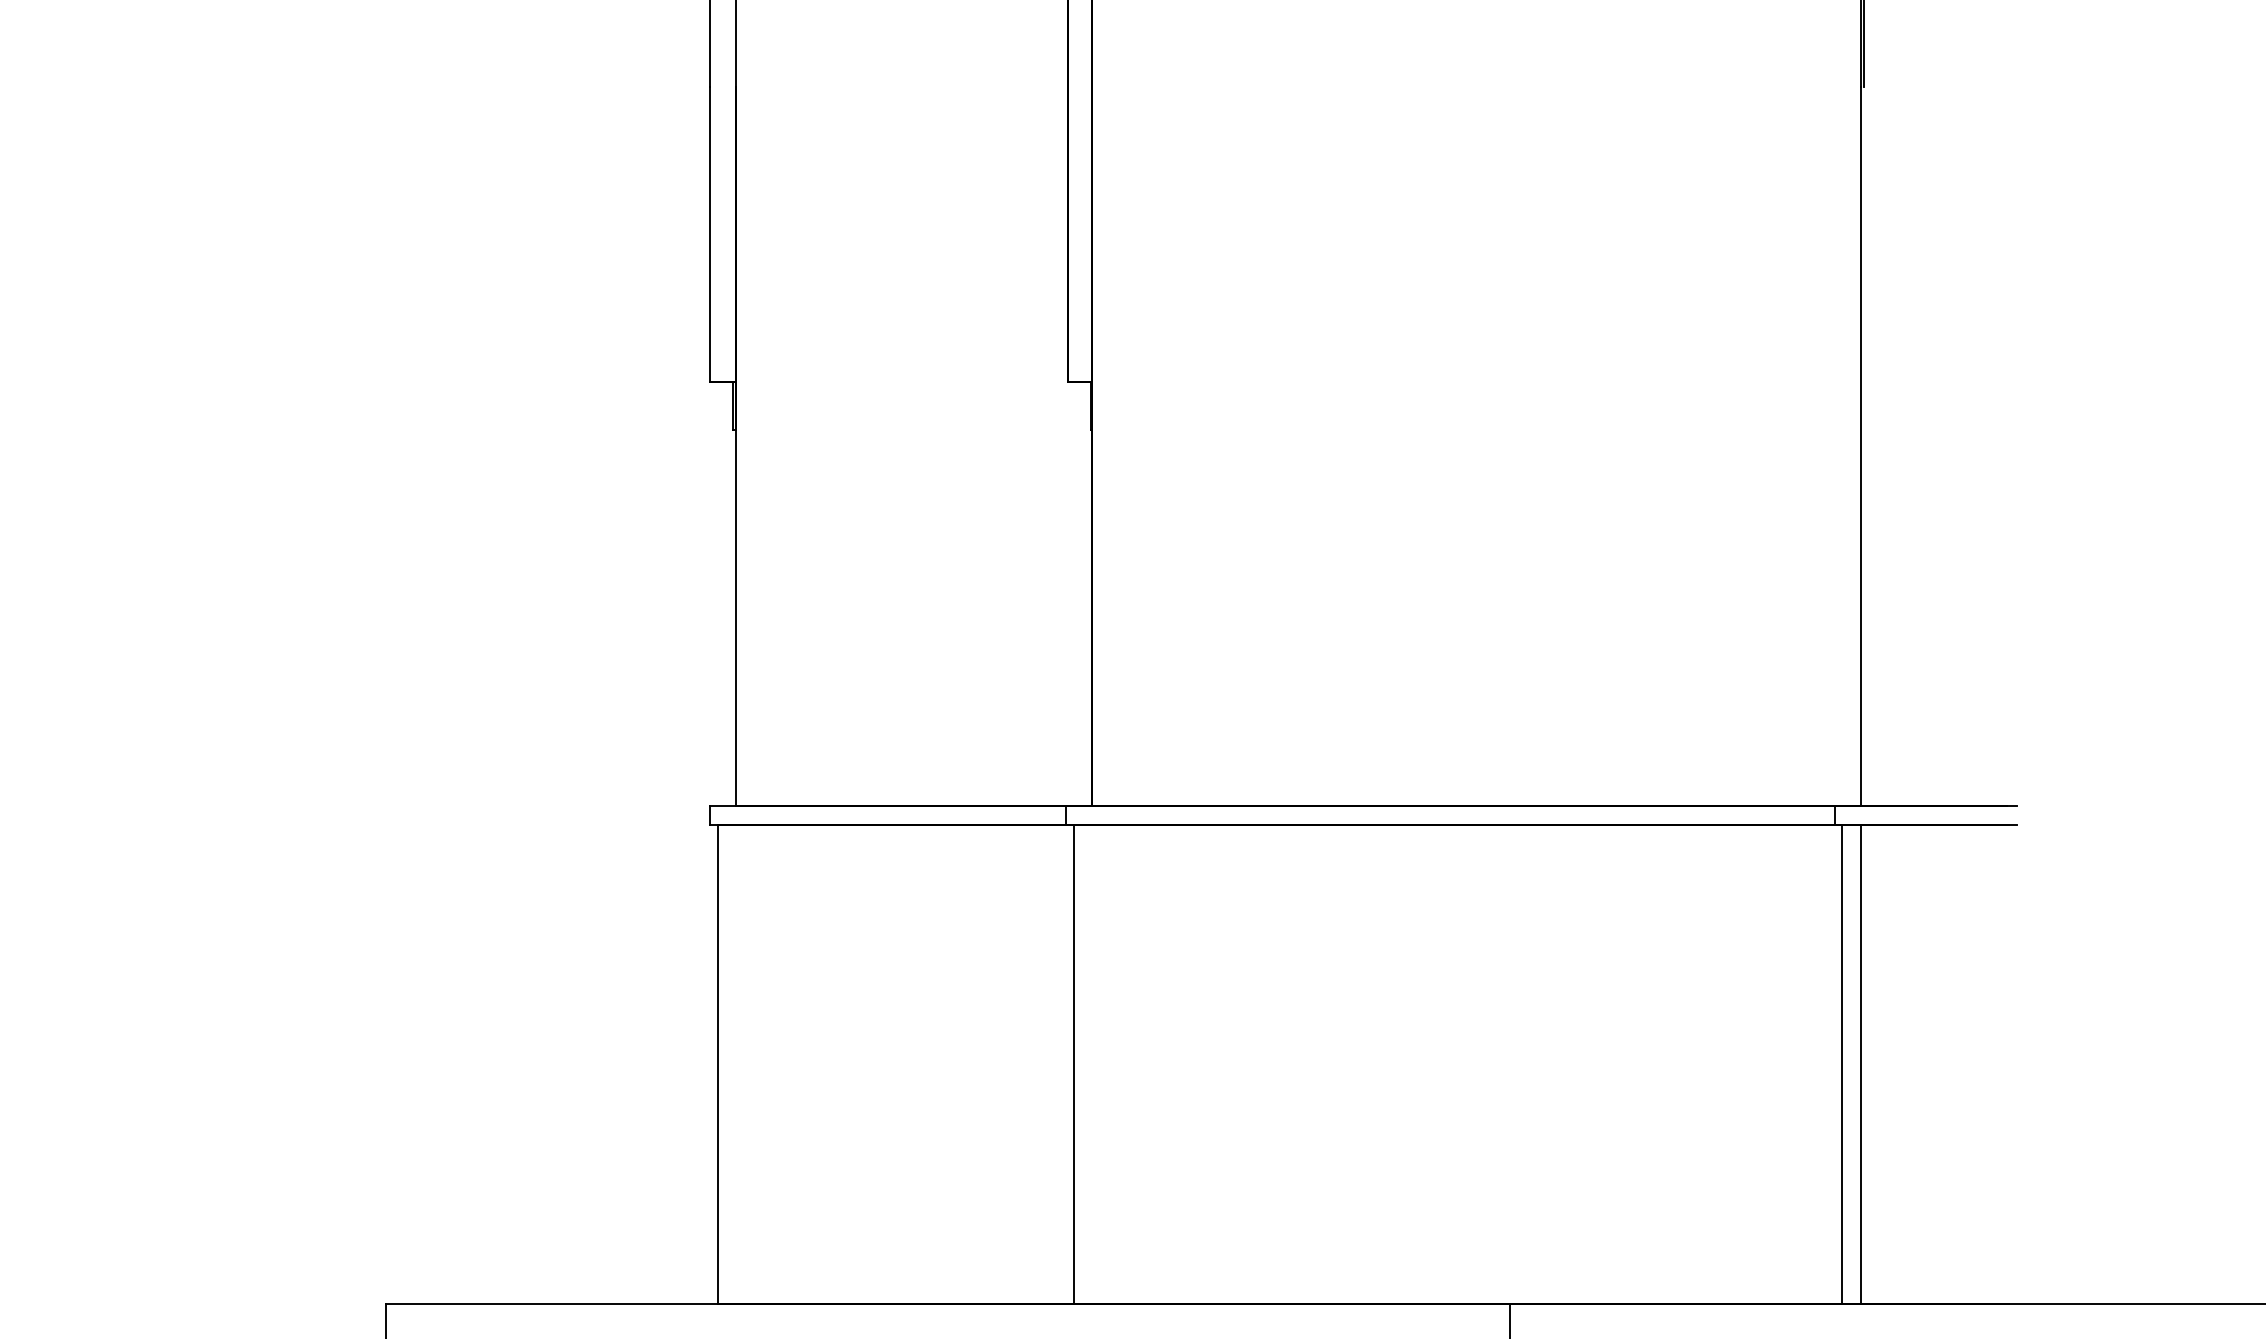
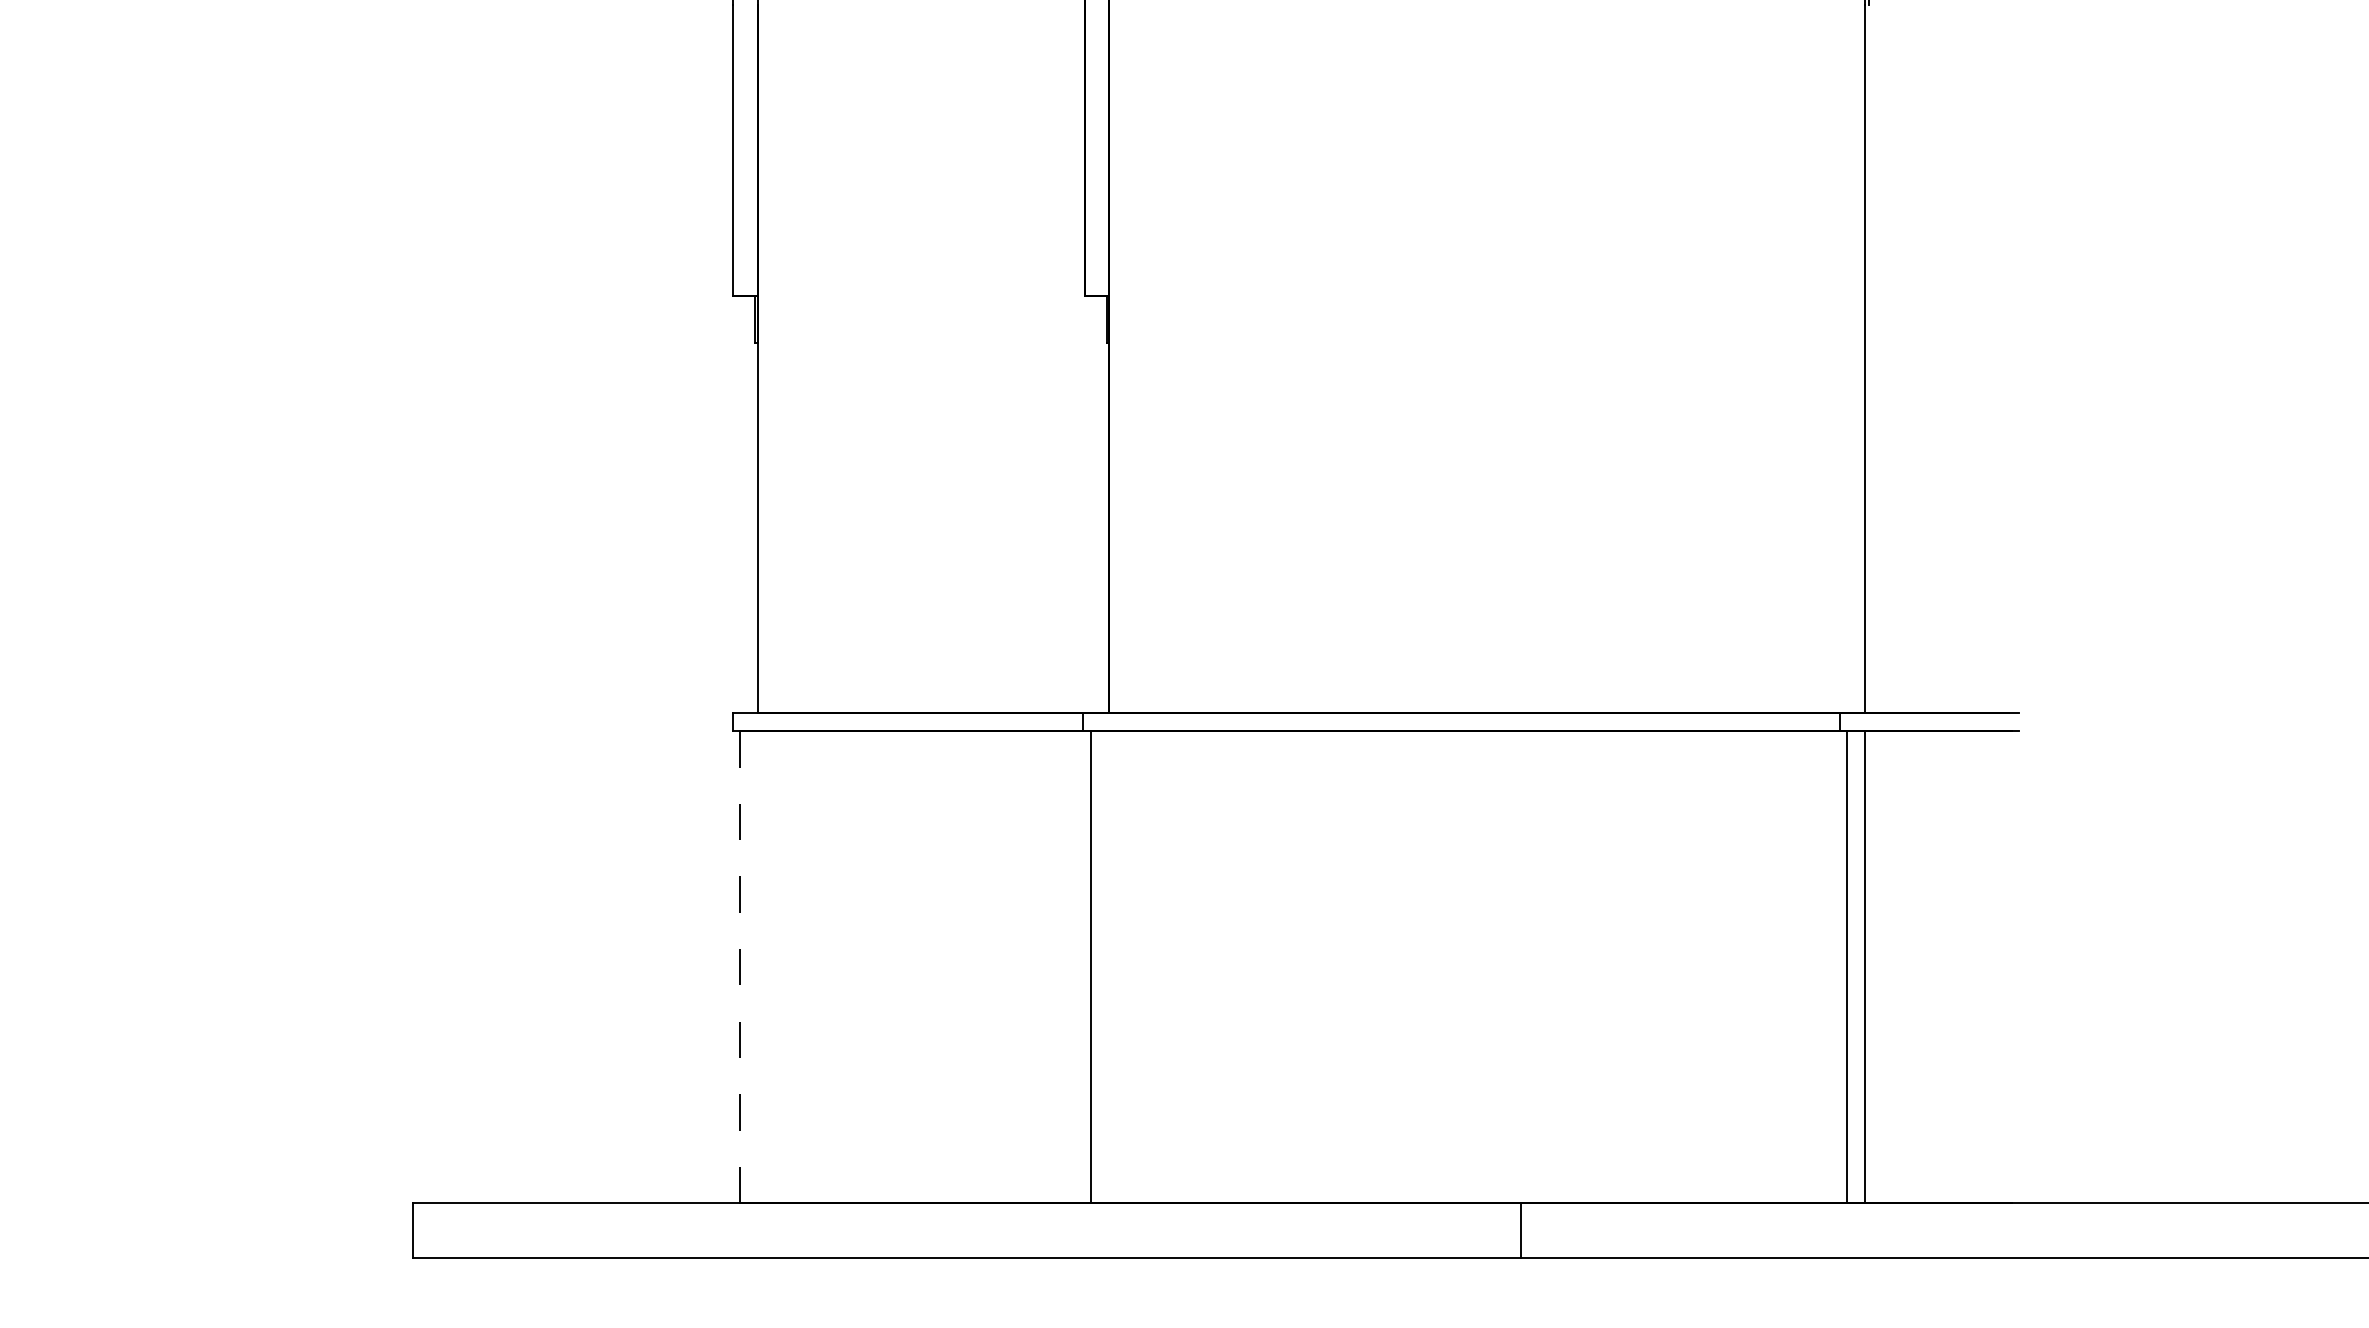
line: (718, 1063) -> (740, 966), solid -> dashed

